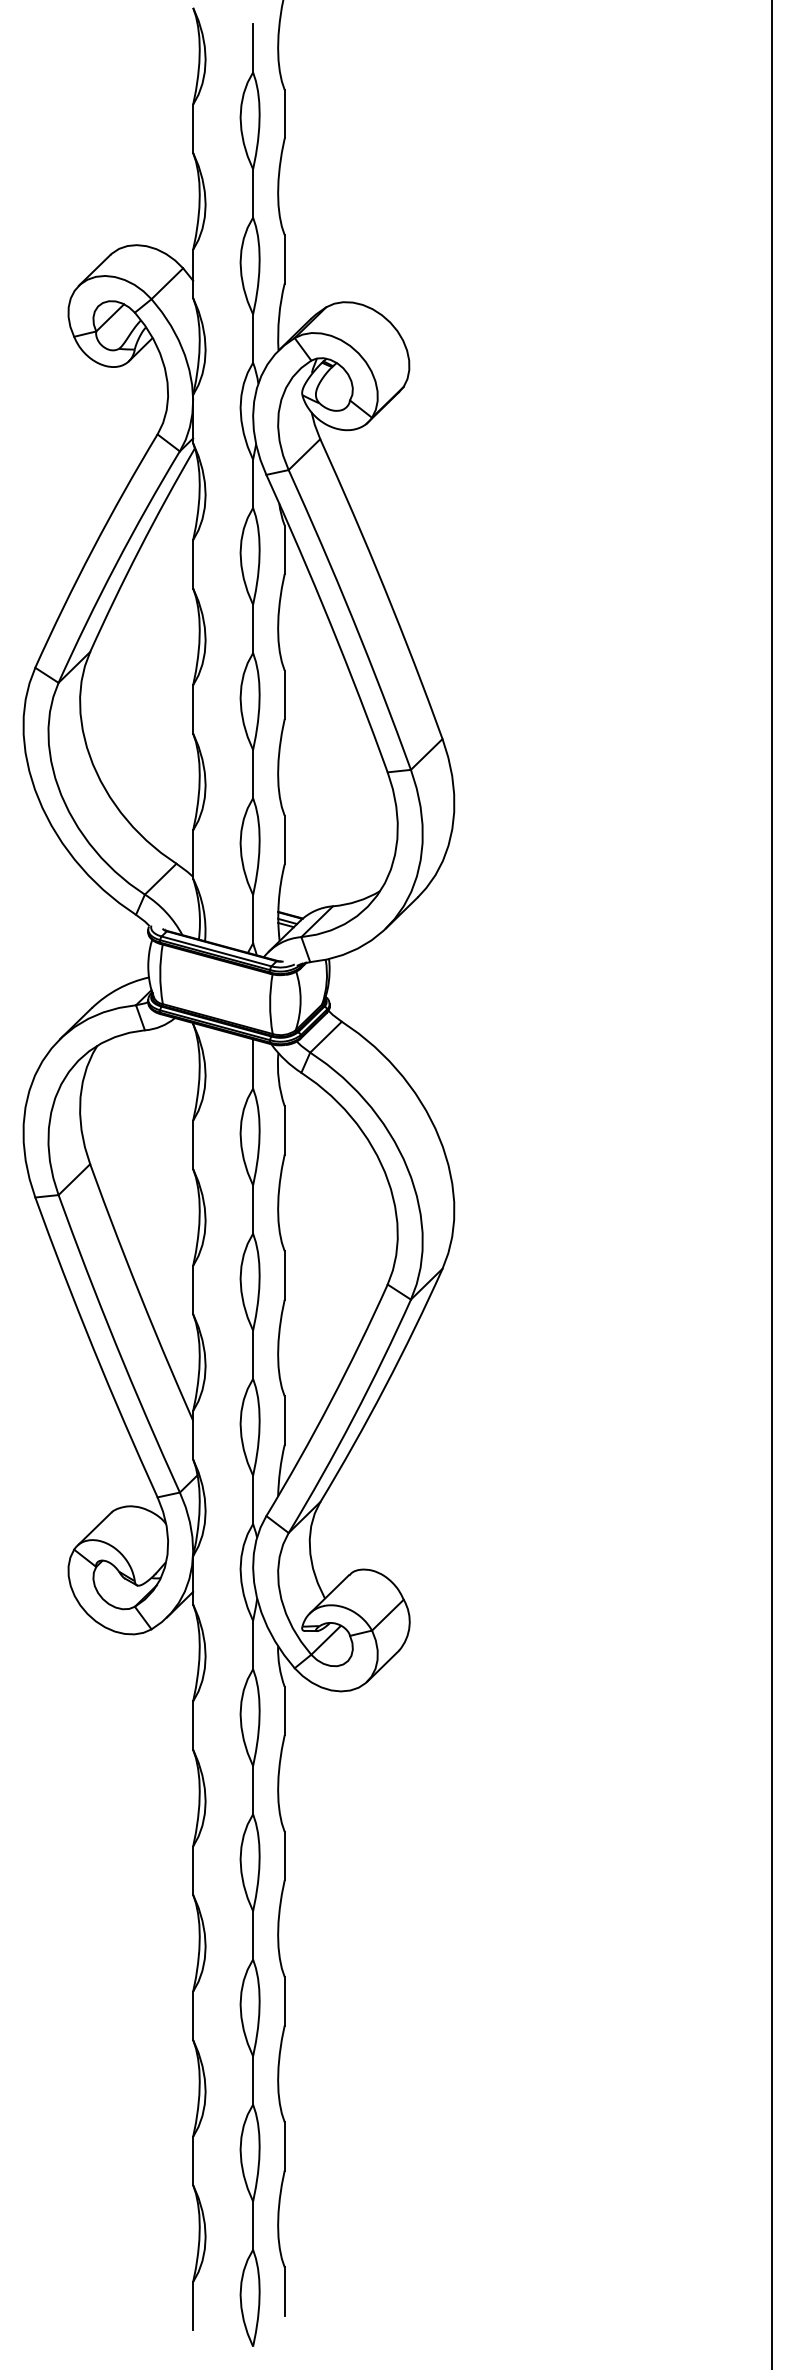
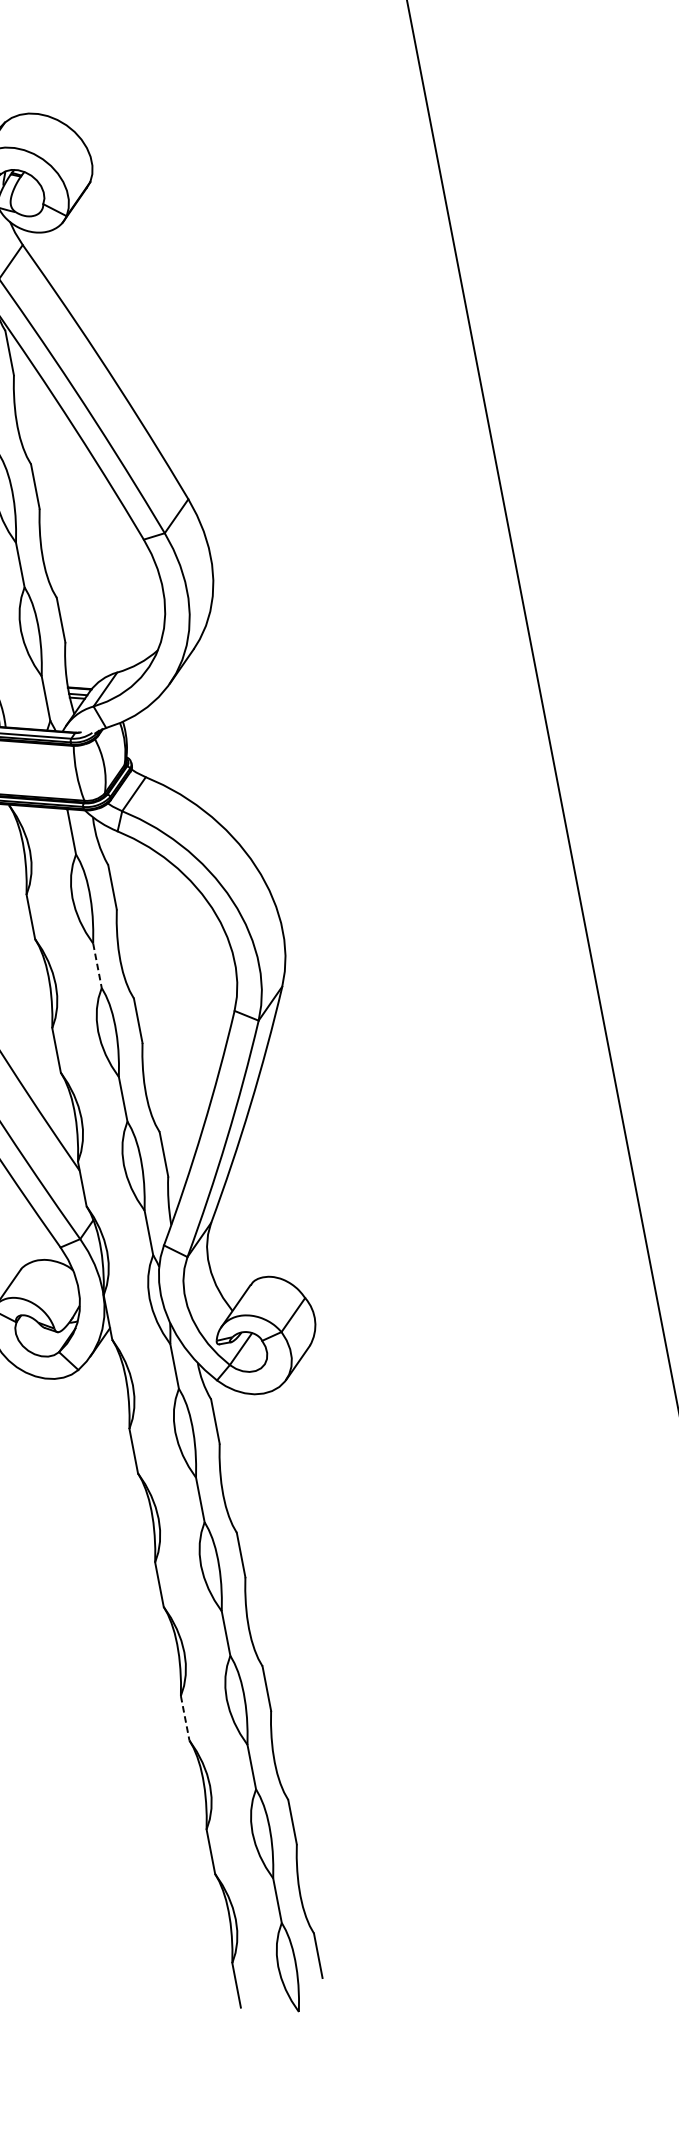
line: (253, 1210) -> (97, 966), solid -> dashed
line: (193, 2016) -> (185, 1718), solid -> dashed

